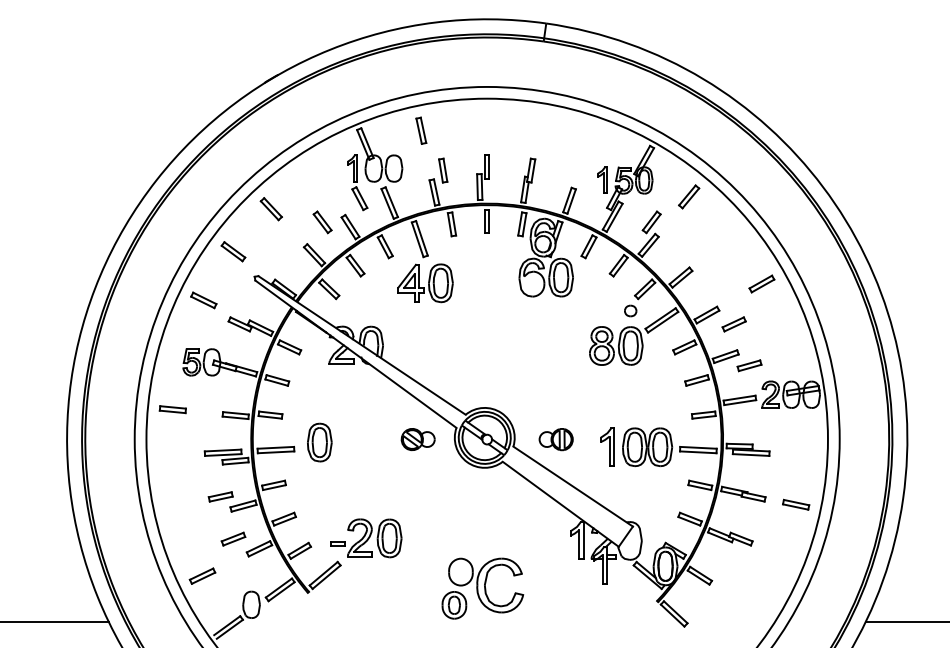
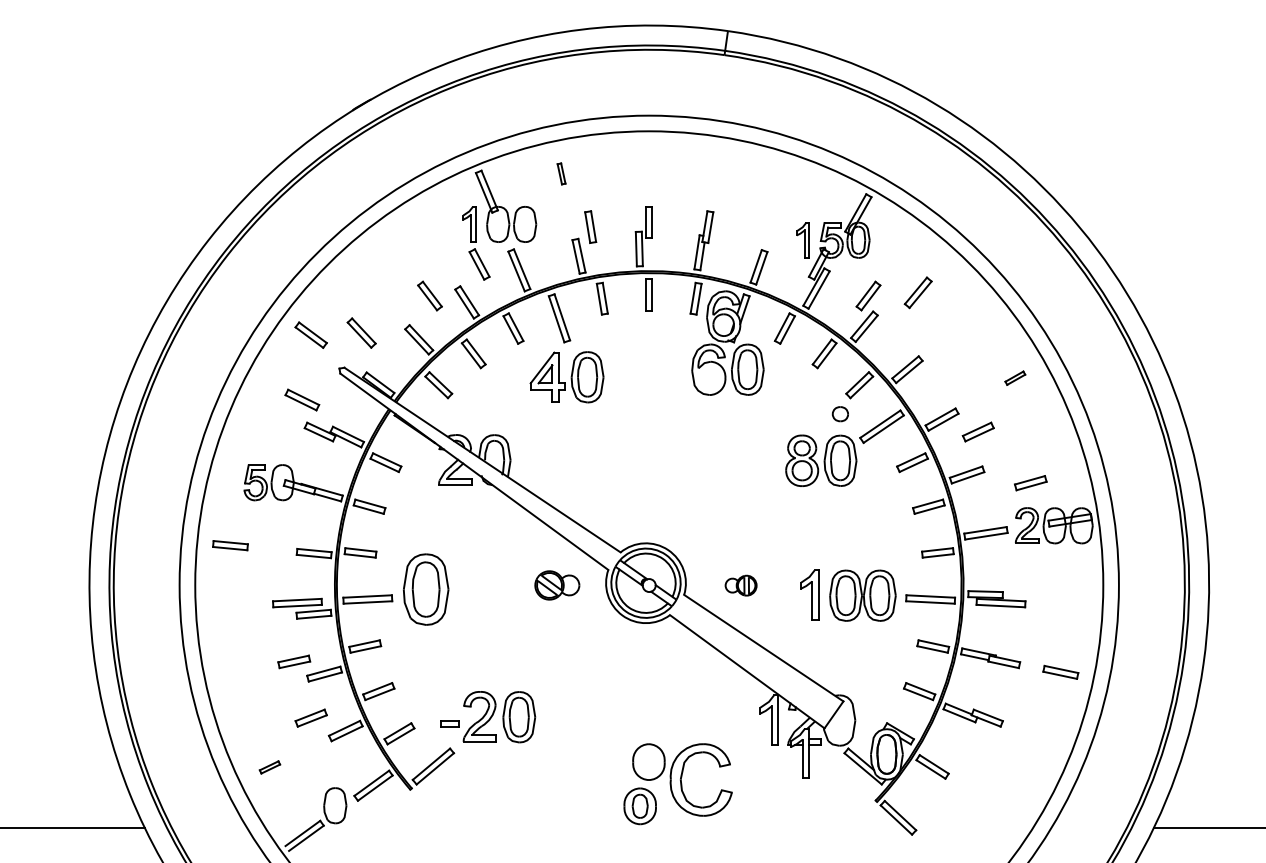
part: (421, 130) -> (561, 173), size x0.6
part: (689, 196) -> (918, 292), moved
part: (270, 209) -> (360, 333), moved
part: (761, 283) -> (1014, 377), size x0.6
part: (203, 300) -> (301, 400), moved
part: (749, 365) -> (1030, 482), moved
part: (555, 439) -> (740, 585), size x0.7
part: (319, 442) -> (425, 589), size x1.4
part: (202, 575) -> (269, 766), size x0.6
part: (482, 588) -> (677, 783), moved

